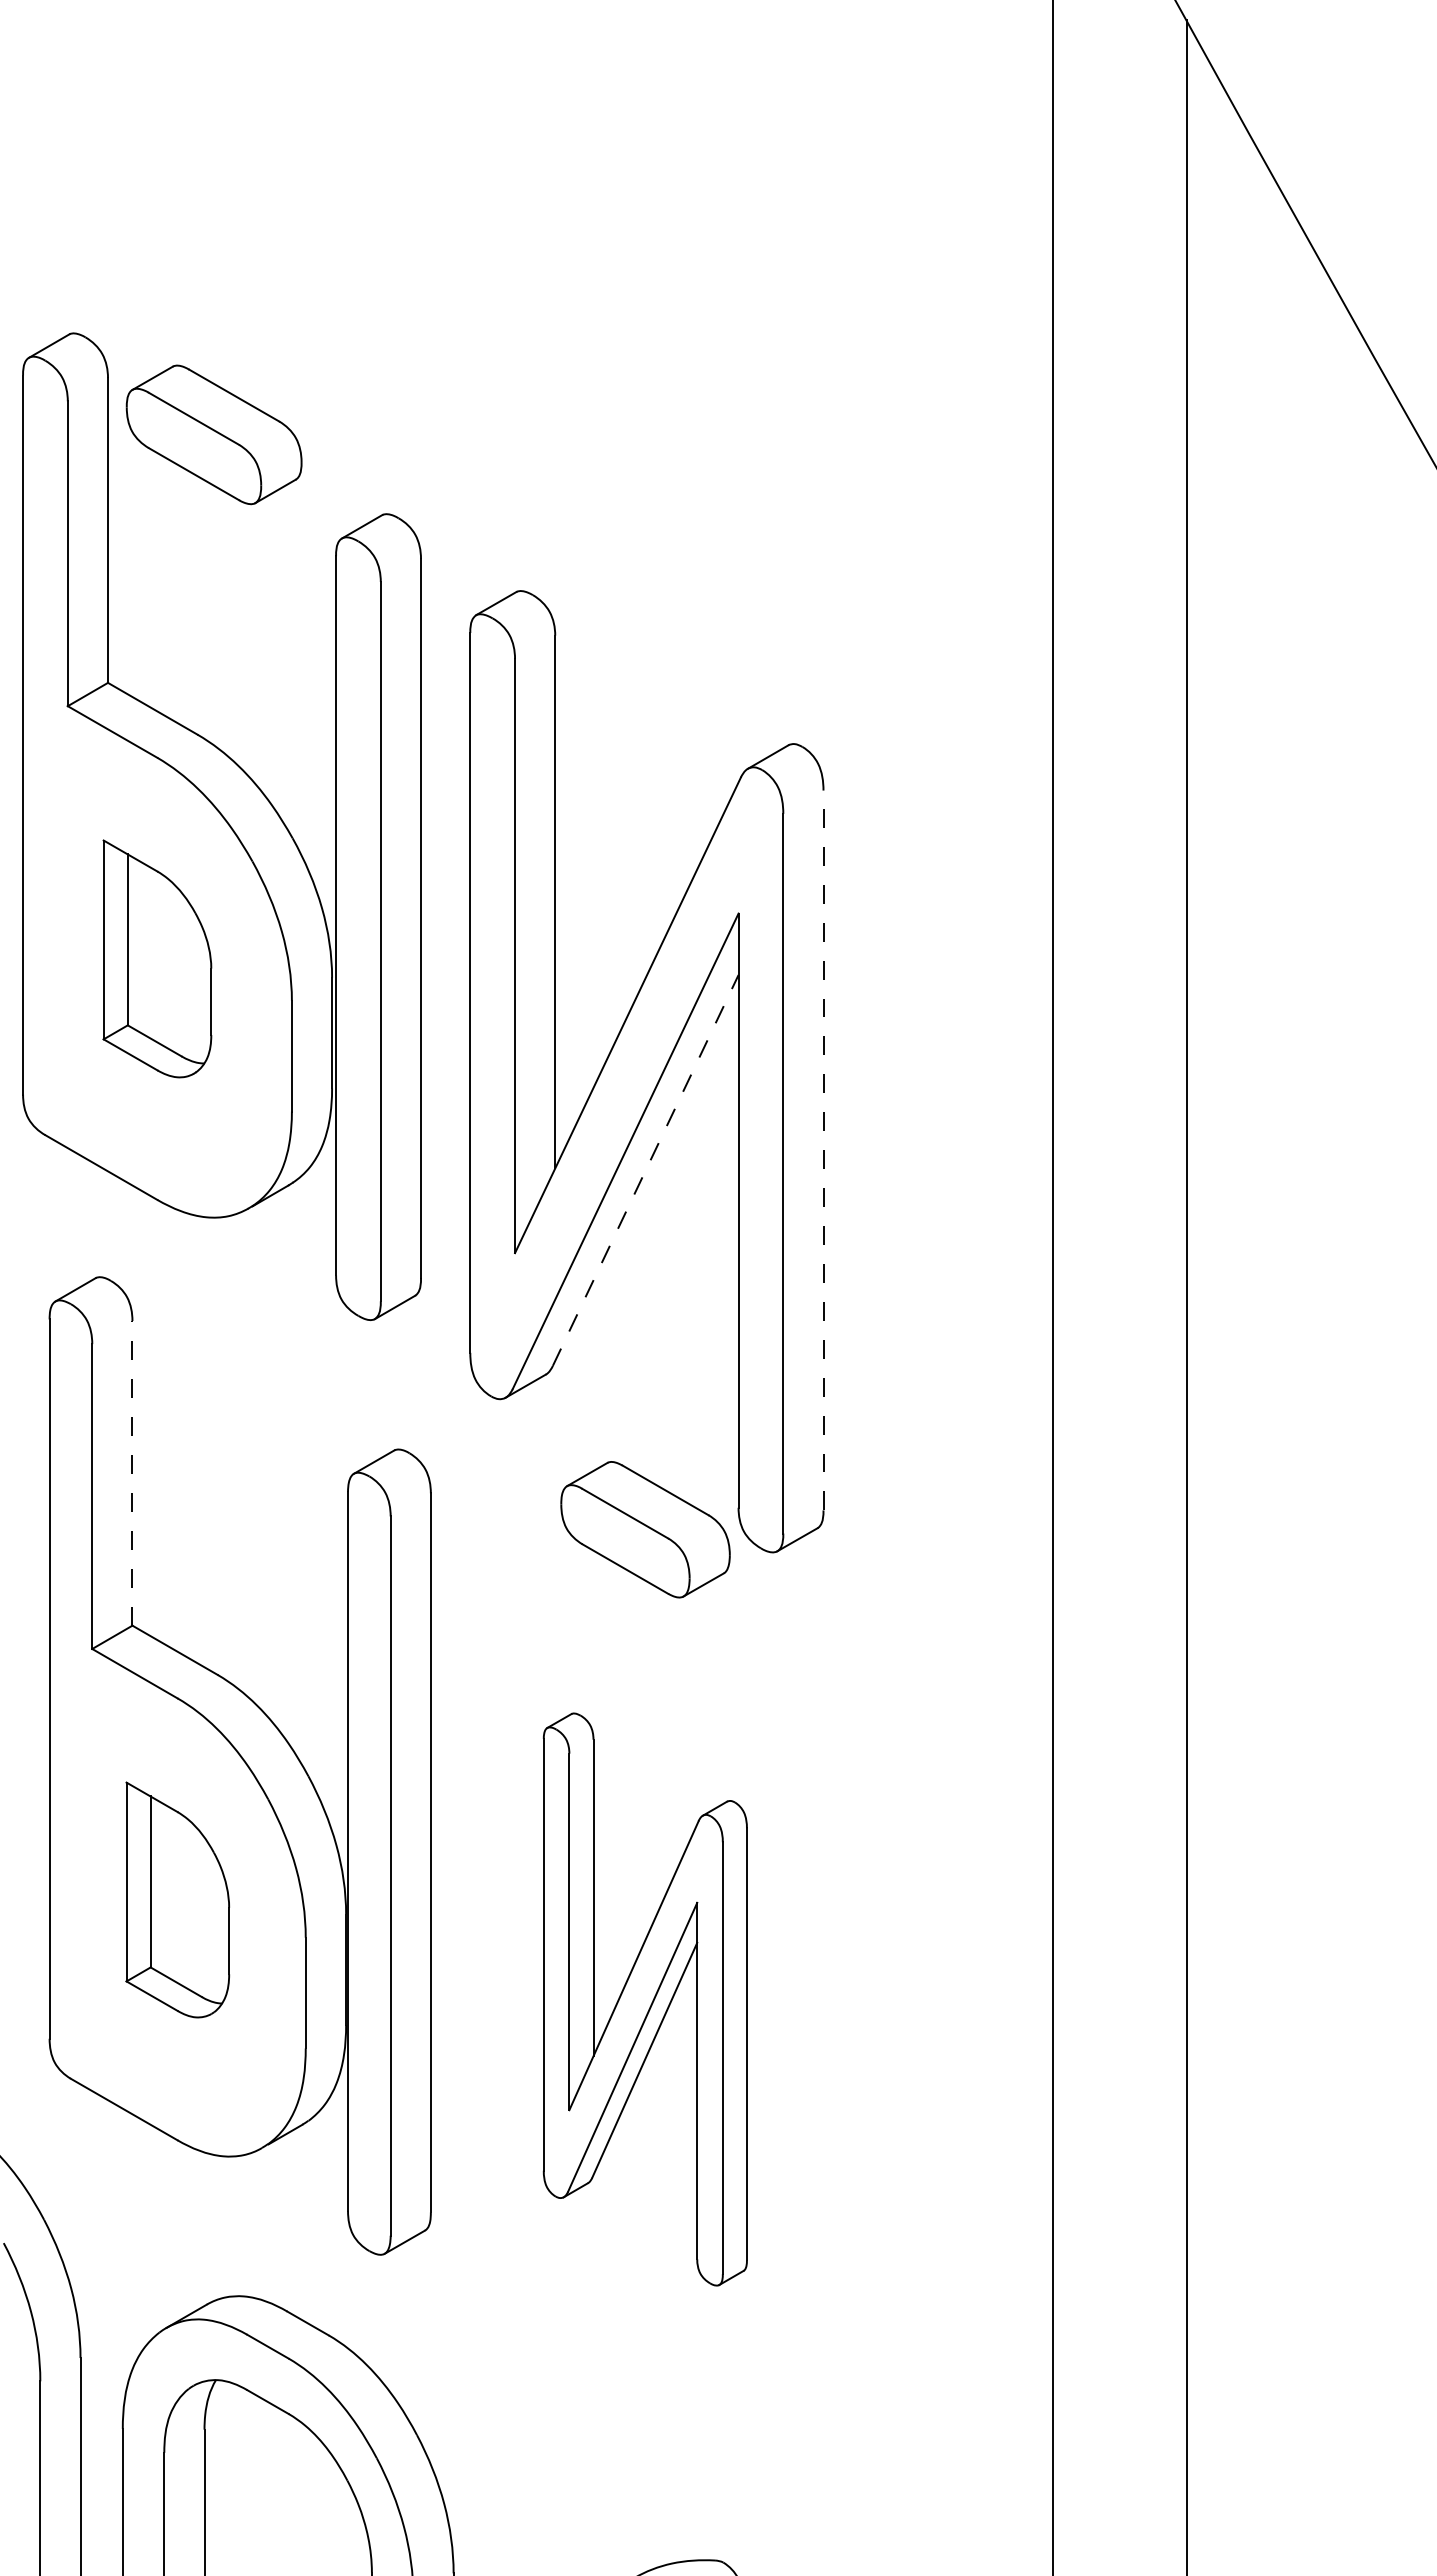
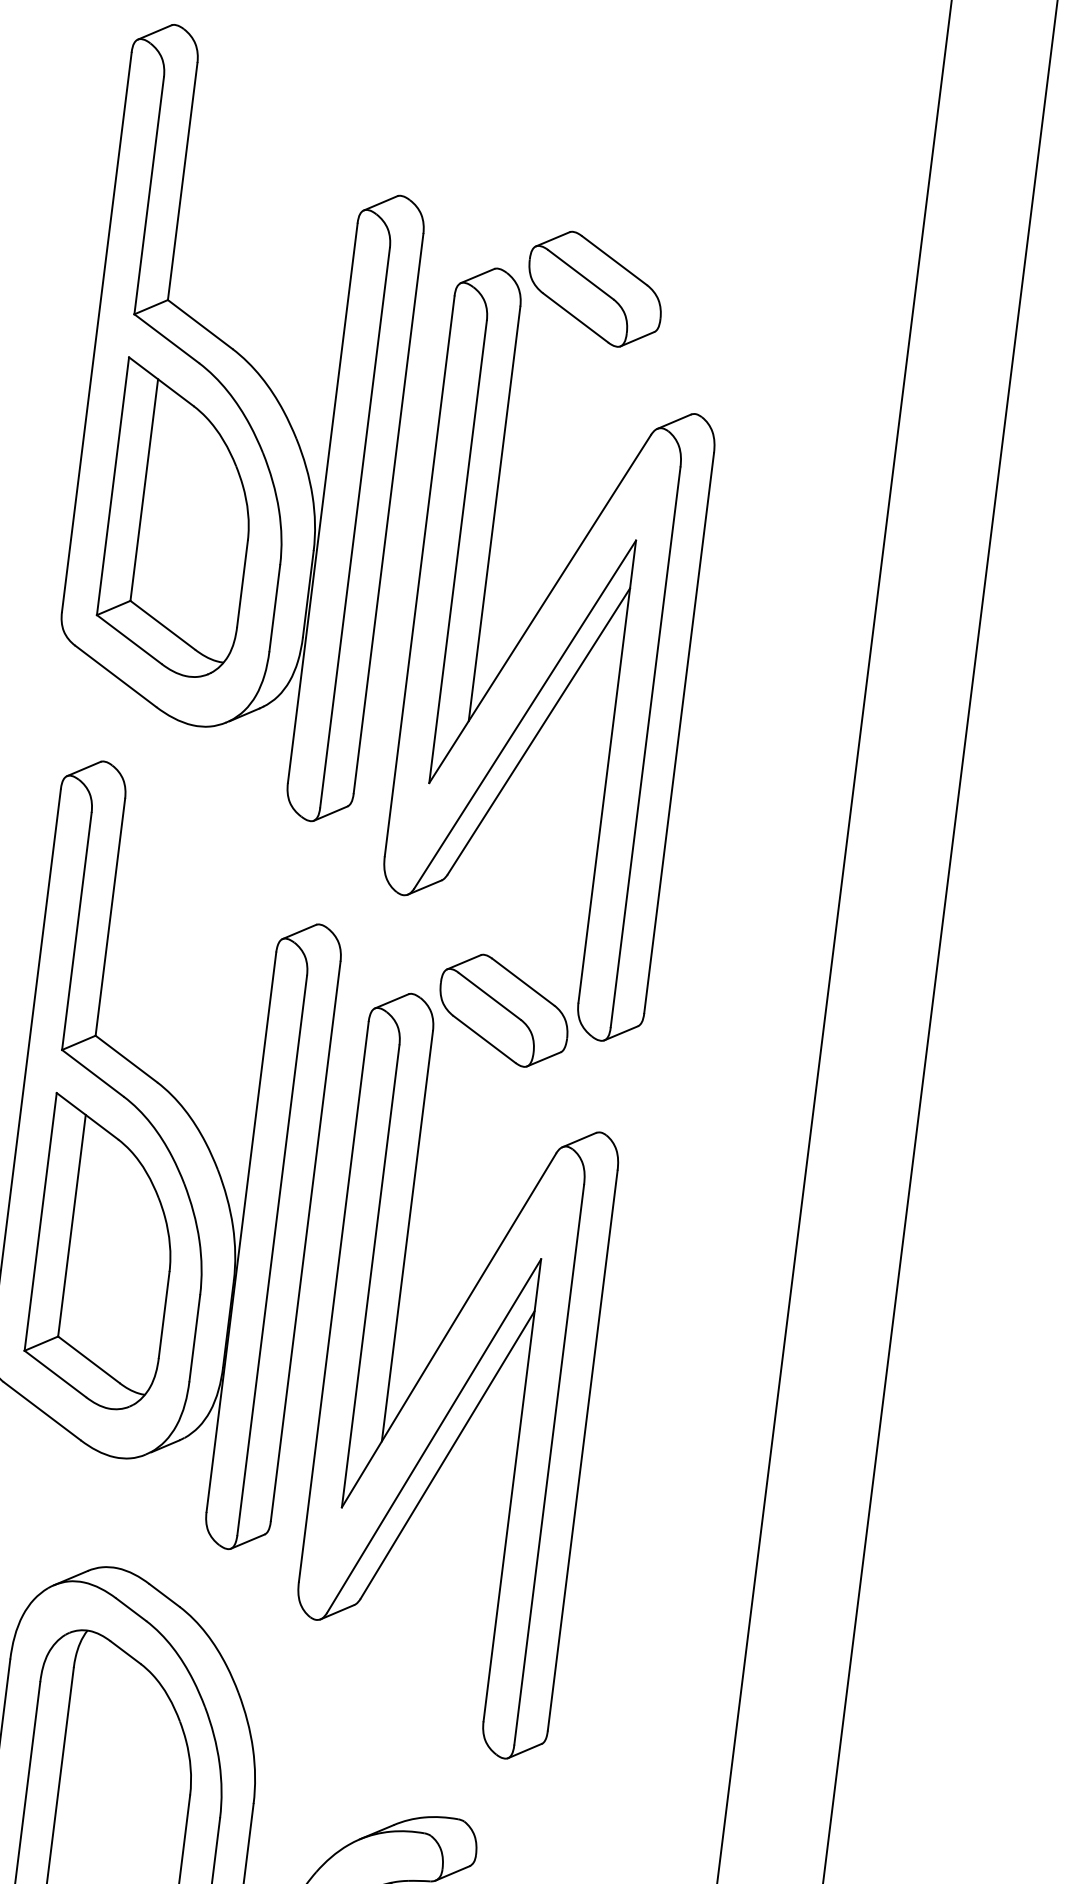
part: (213, 434) -> (594, 288), moved
part: (157, 958) -> (179, 519), size x1.67
line: (823, 1150) -> (679, 733), dashed -> solid
line: (645, 1169) -> (538, 730), dashed -> solid
line: (132, 1472) -> (110, 916), dashed -> solid
part: (177, 1899) -> (104, 1253), size x1.67
part: (645, 1999) -> (458, 1376), size x1.67

